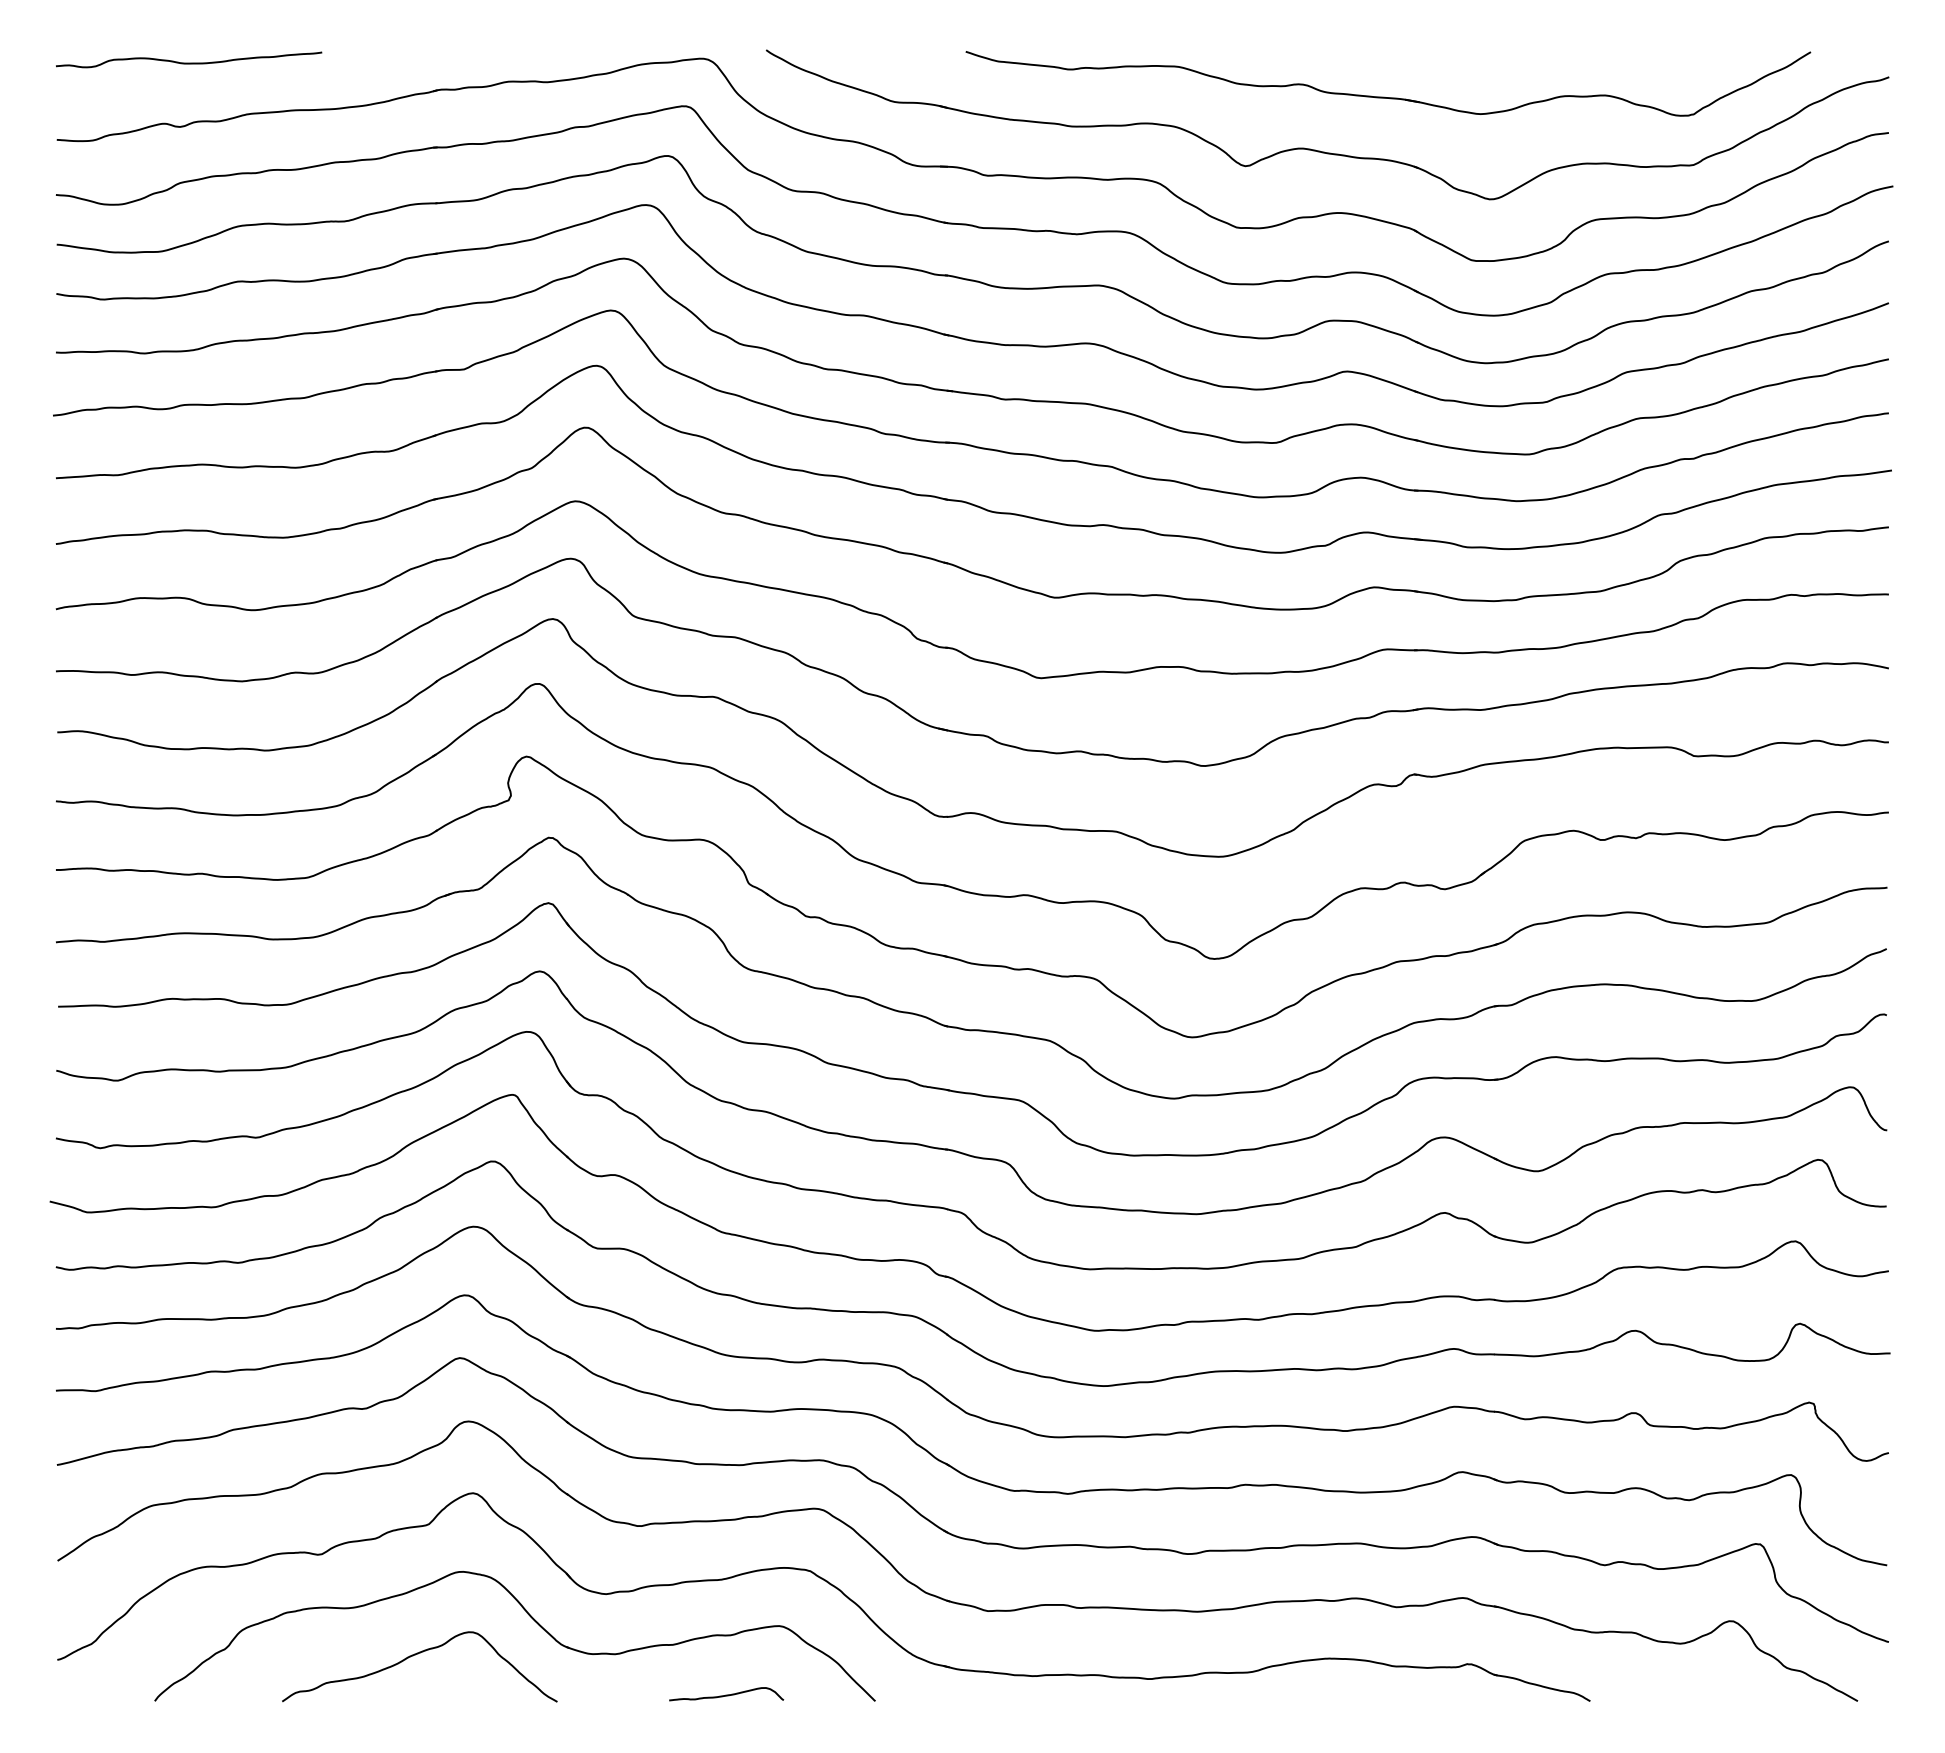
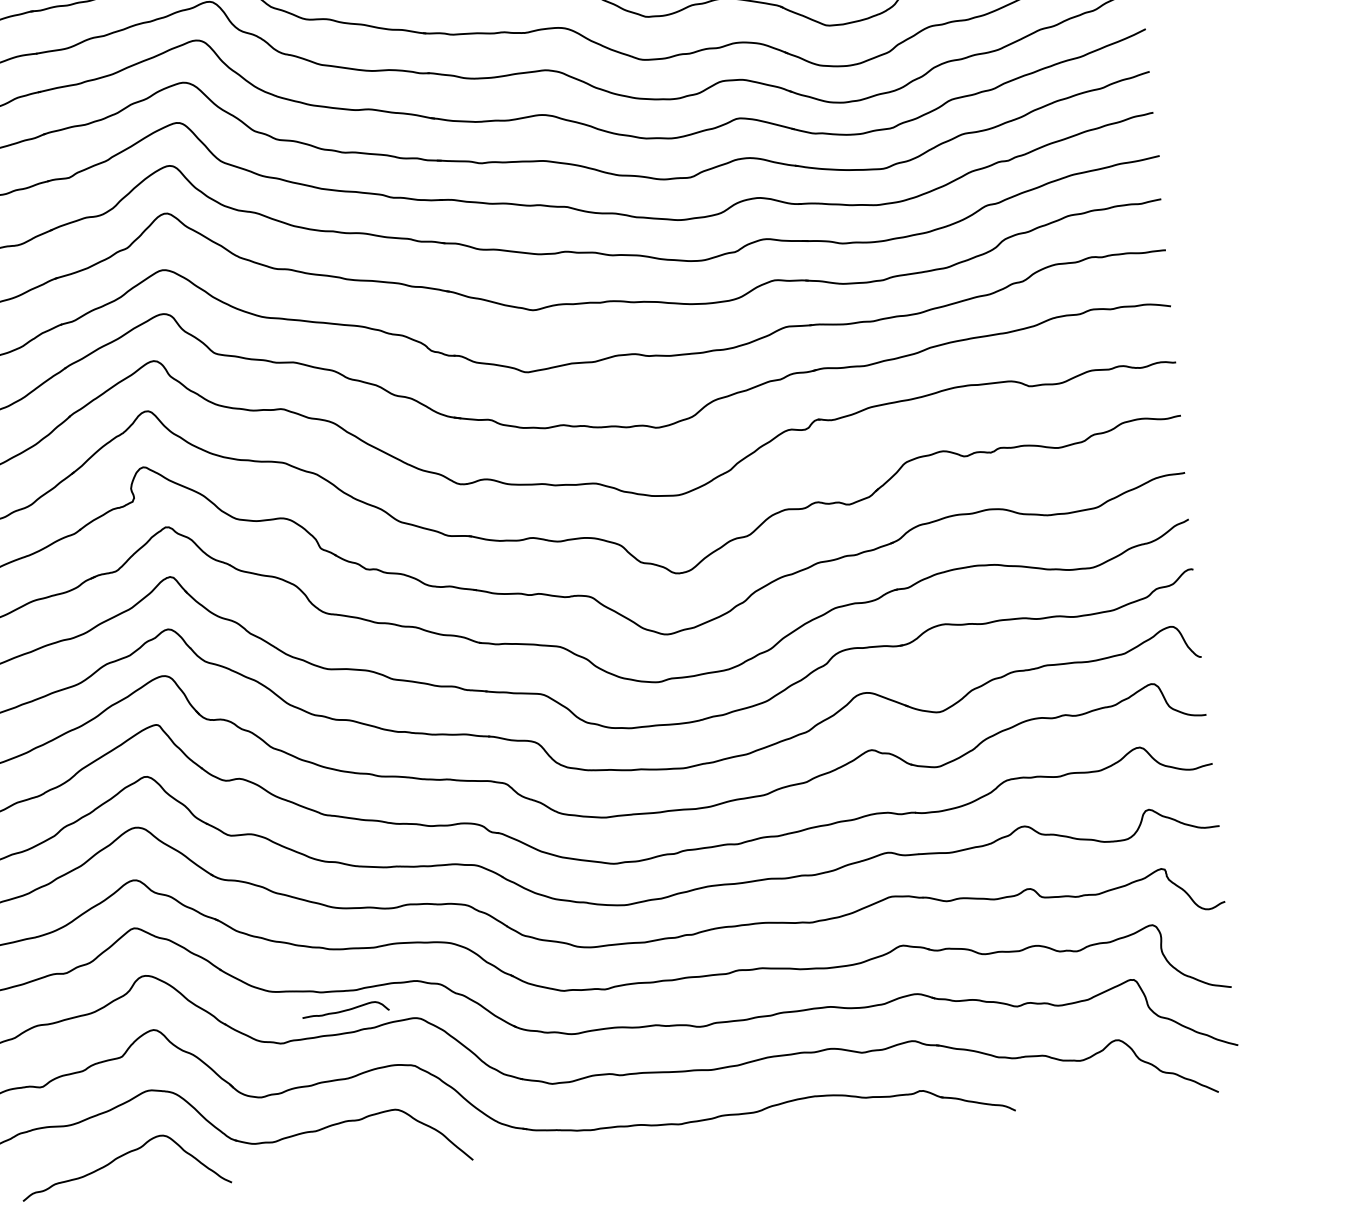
curve: (726, 1694) -> (345, 1009), moved

